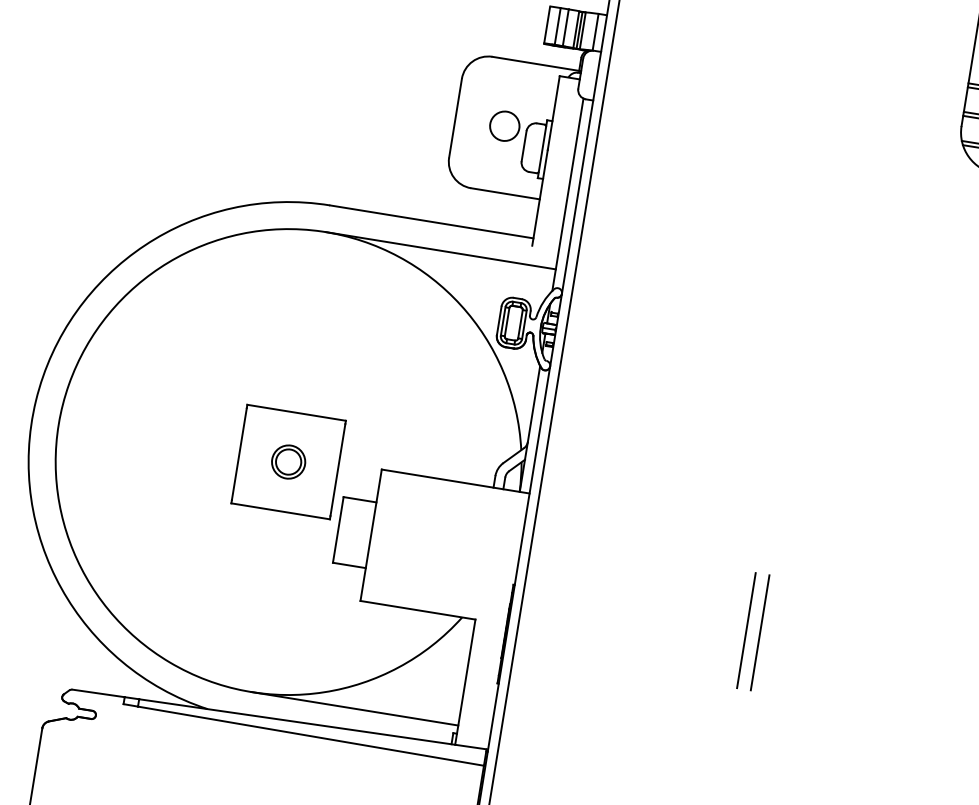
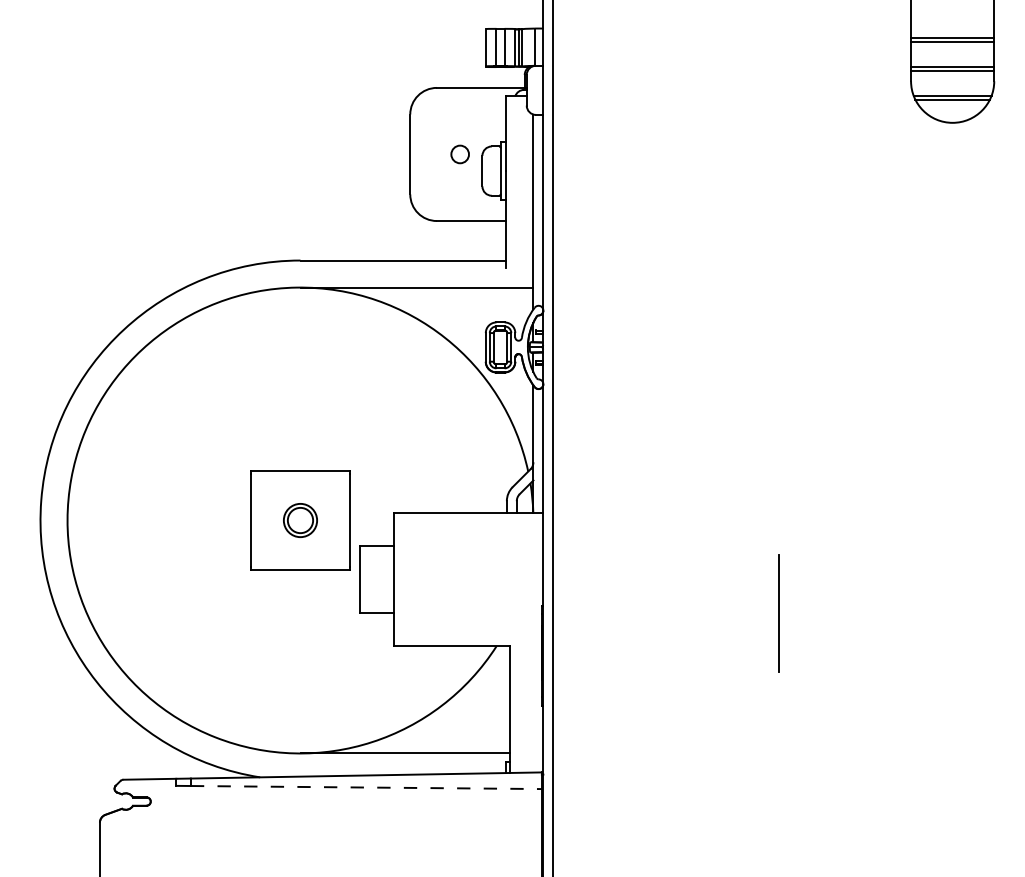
circle: (504, 126) -> (459, 154), size x0.6
line: (759, 632) -> (792, 613), removed
line: (311, 736) -> (366, 787), solid -> dashed

